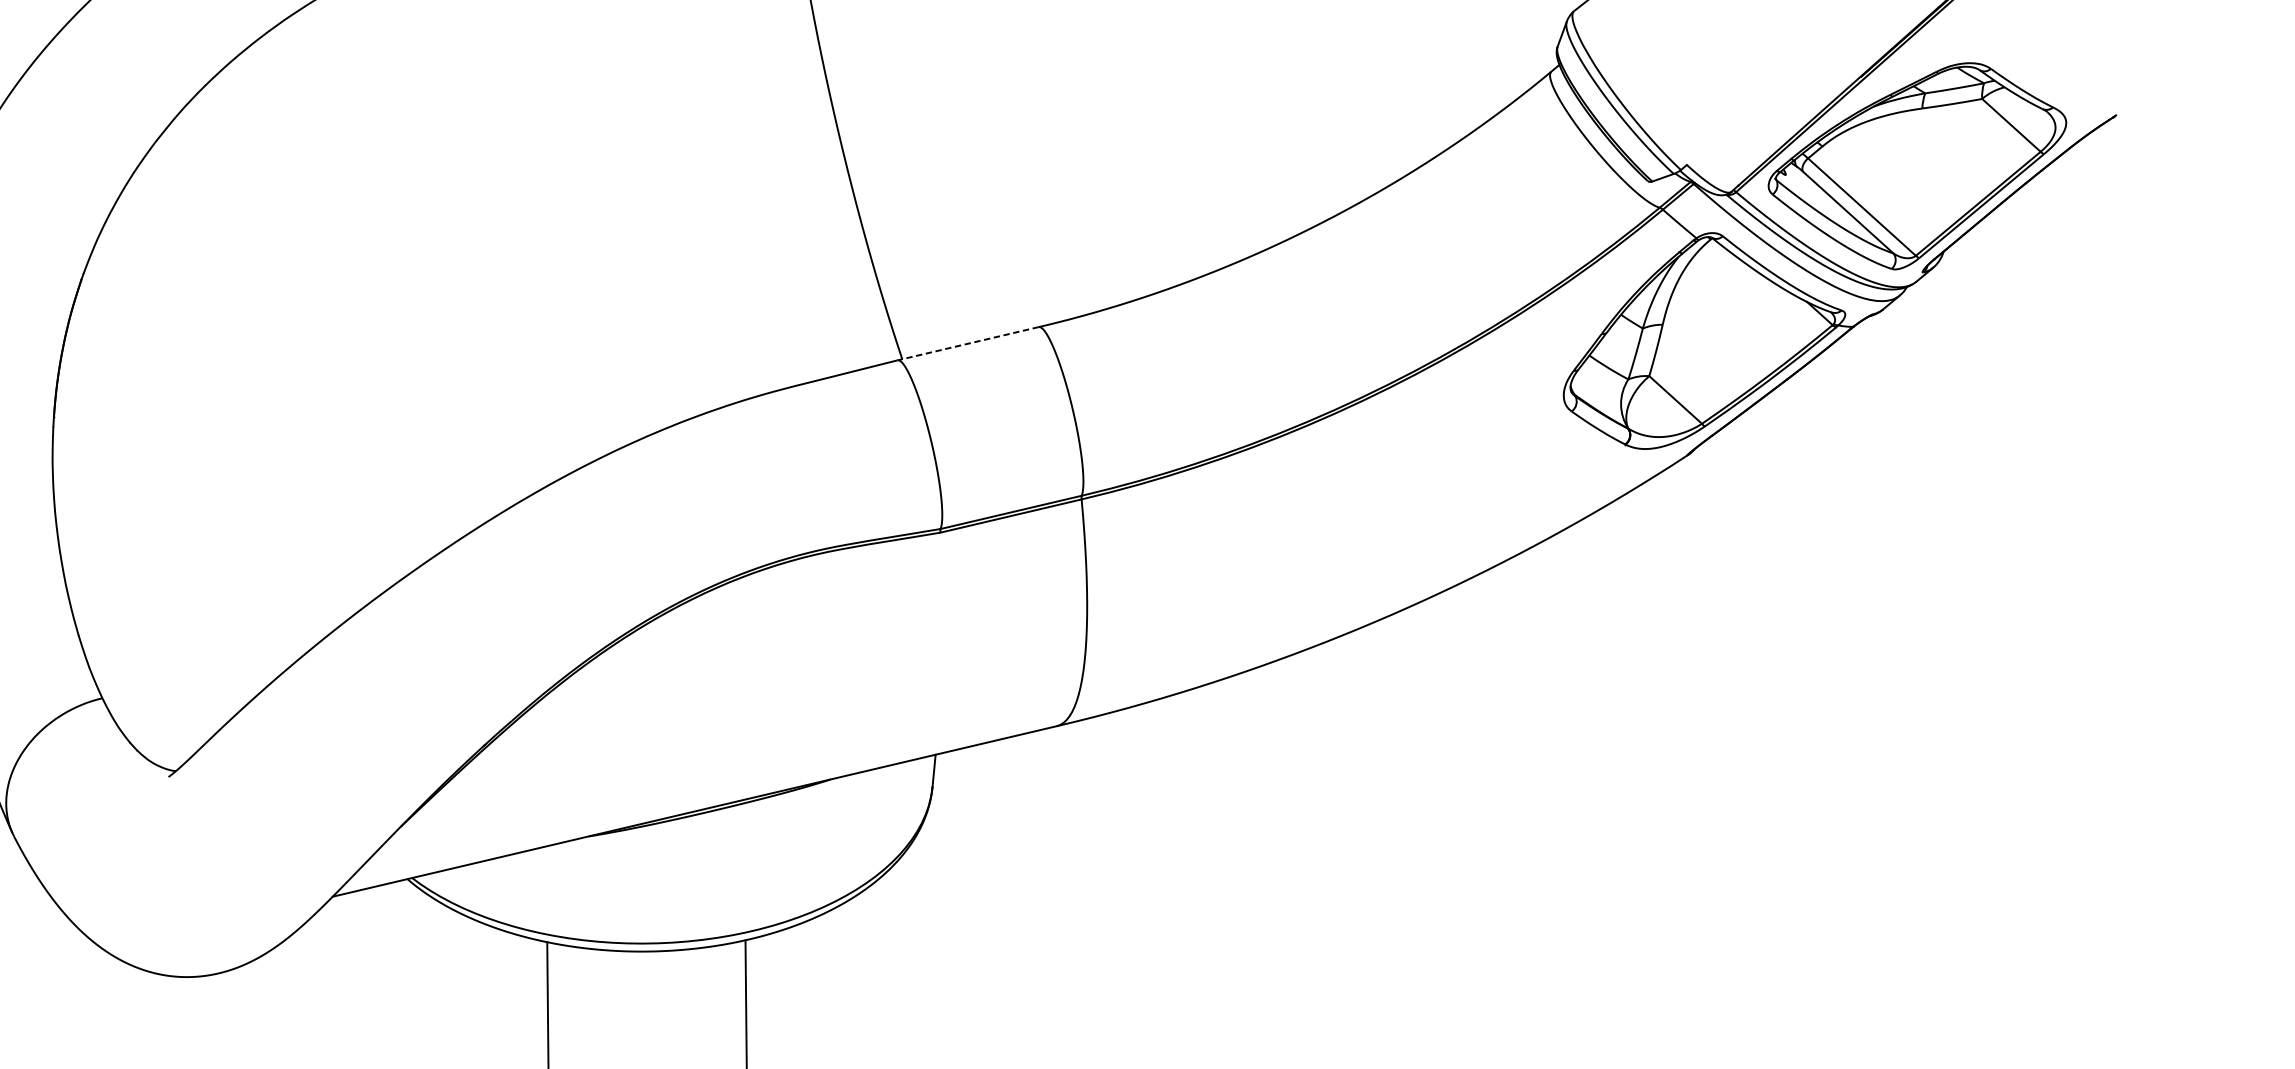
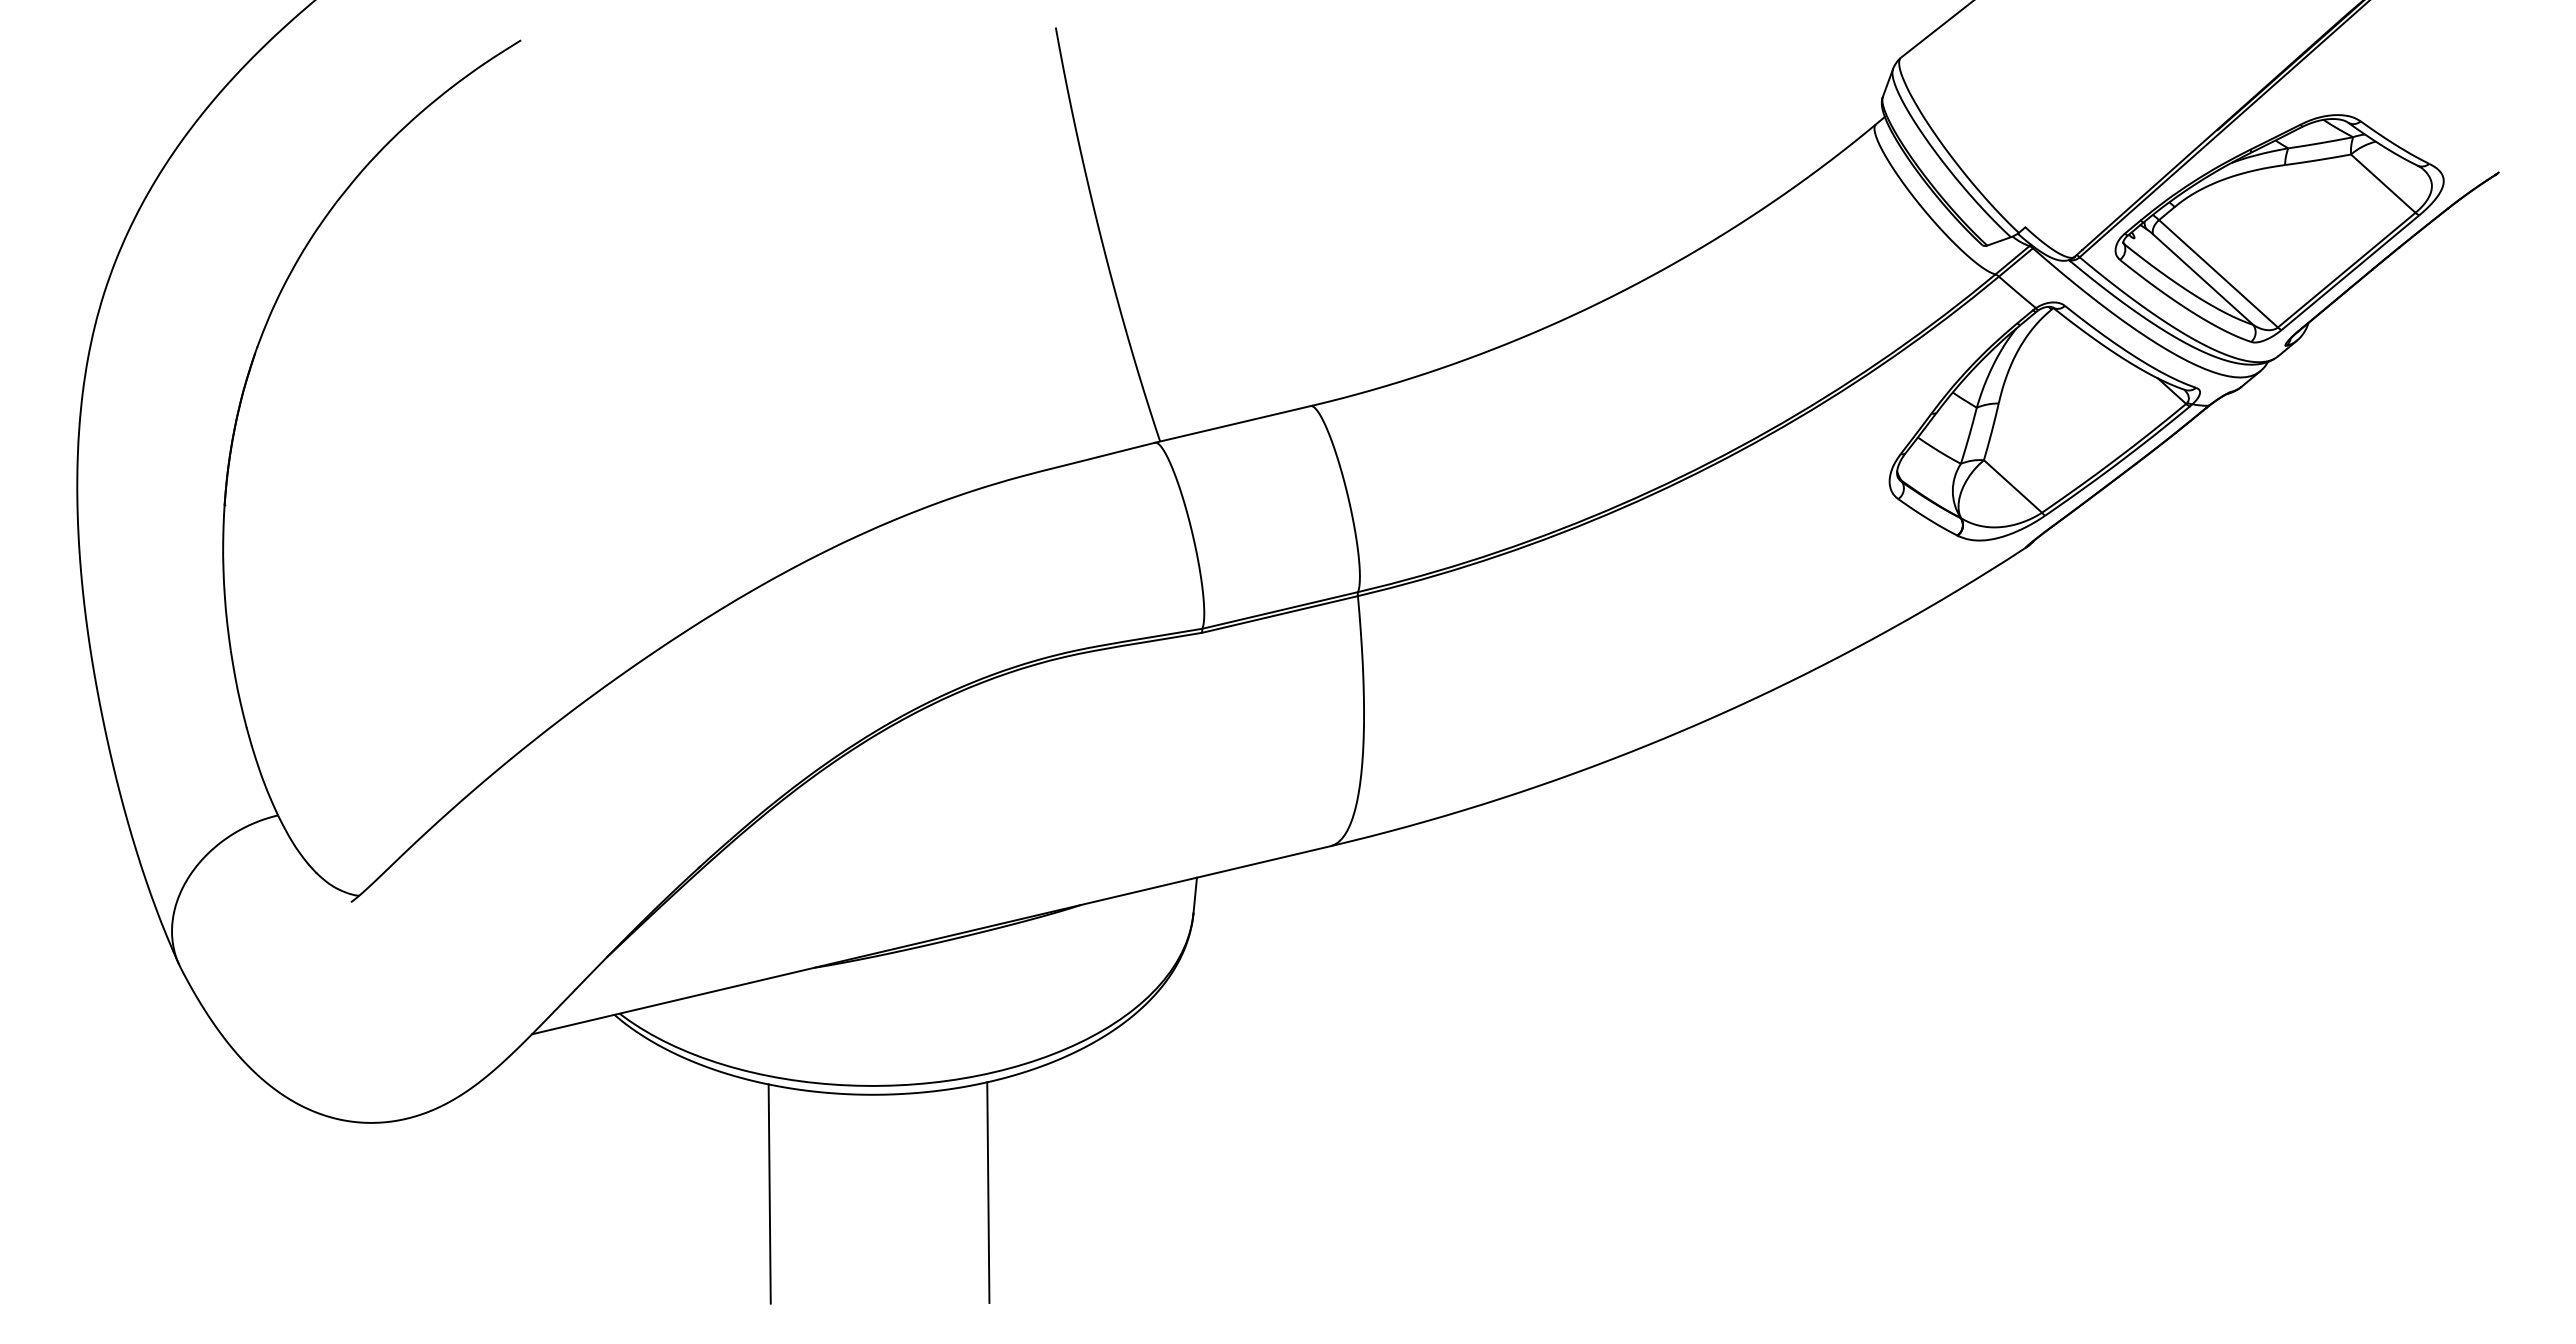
line: (967, 343) -> (1232, 424), dashed -> solid

